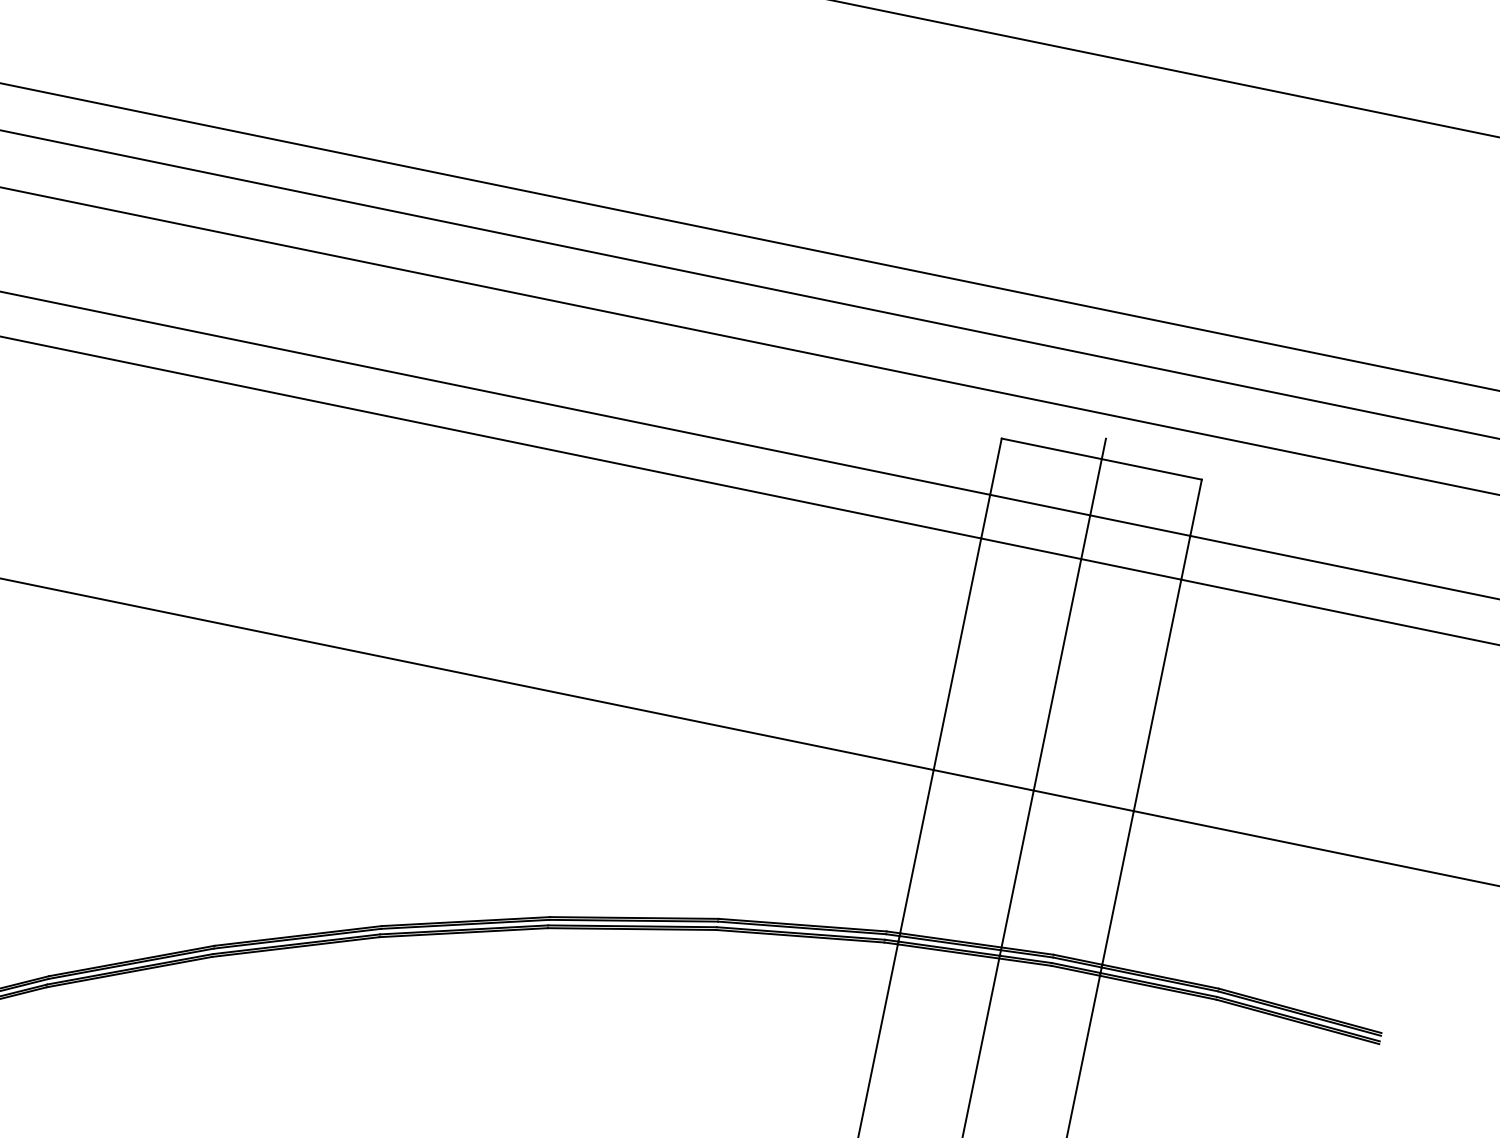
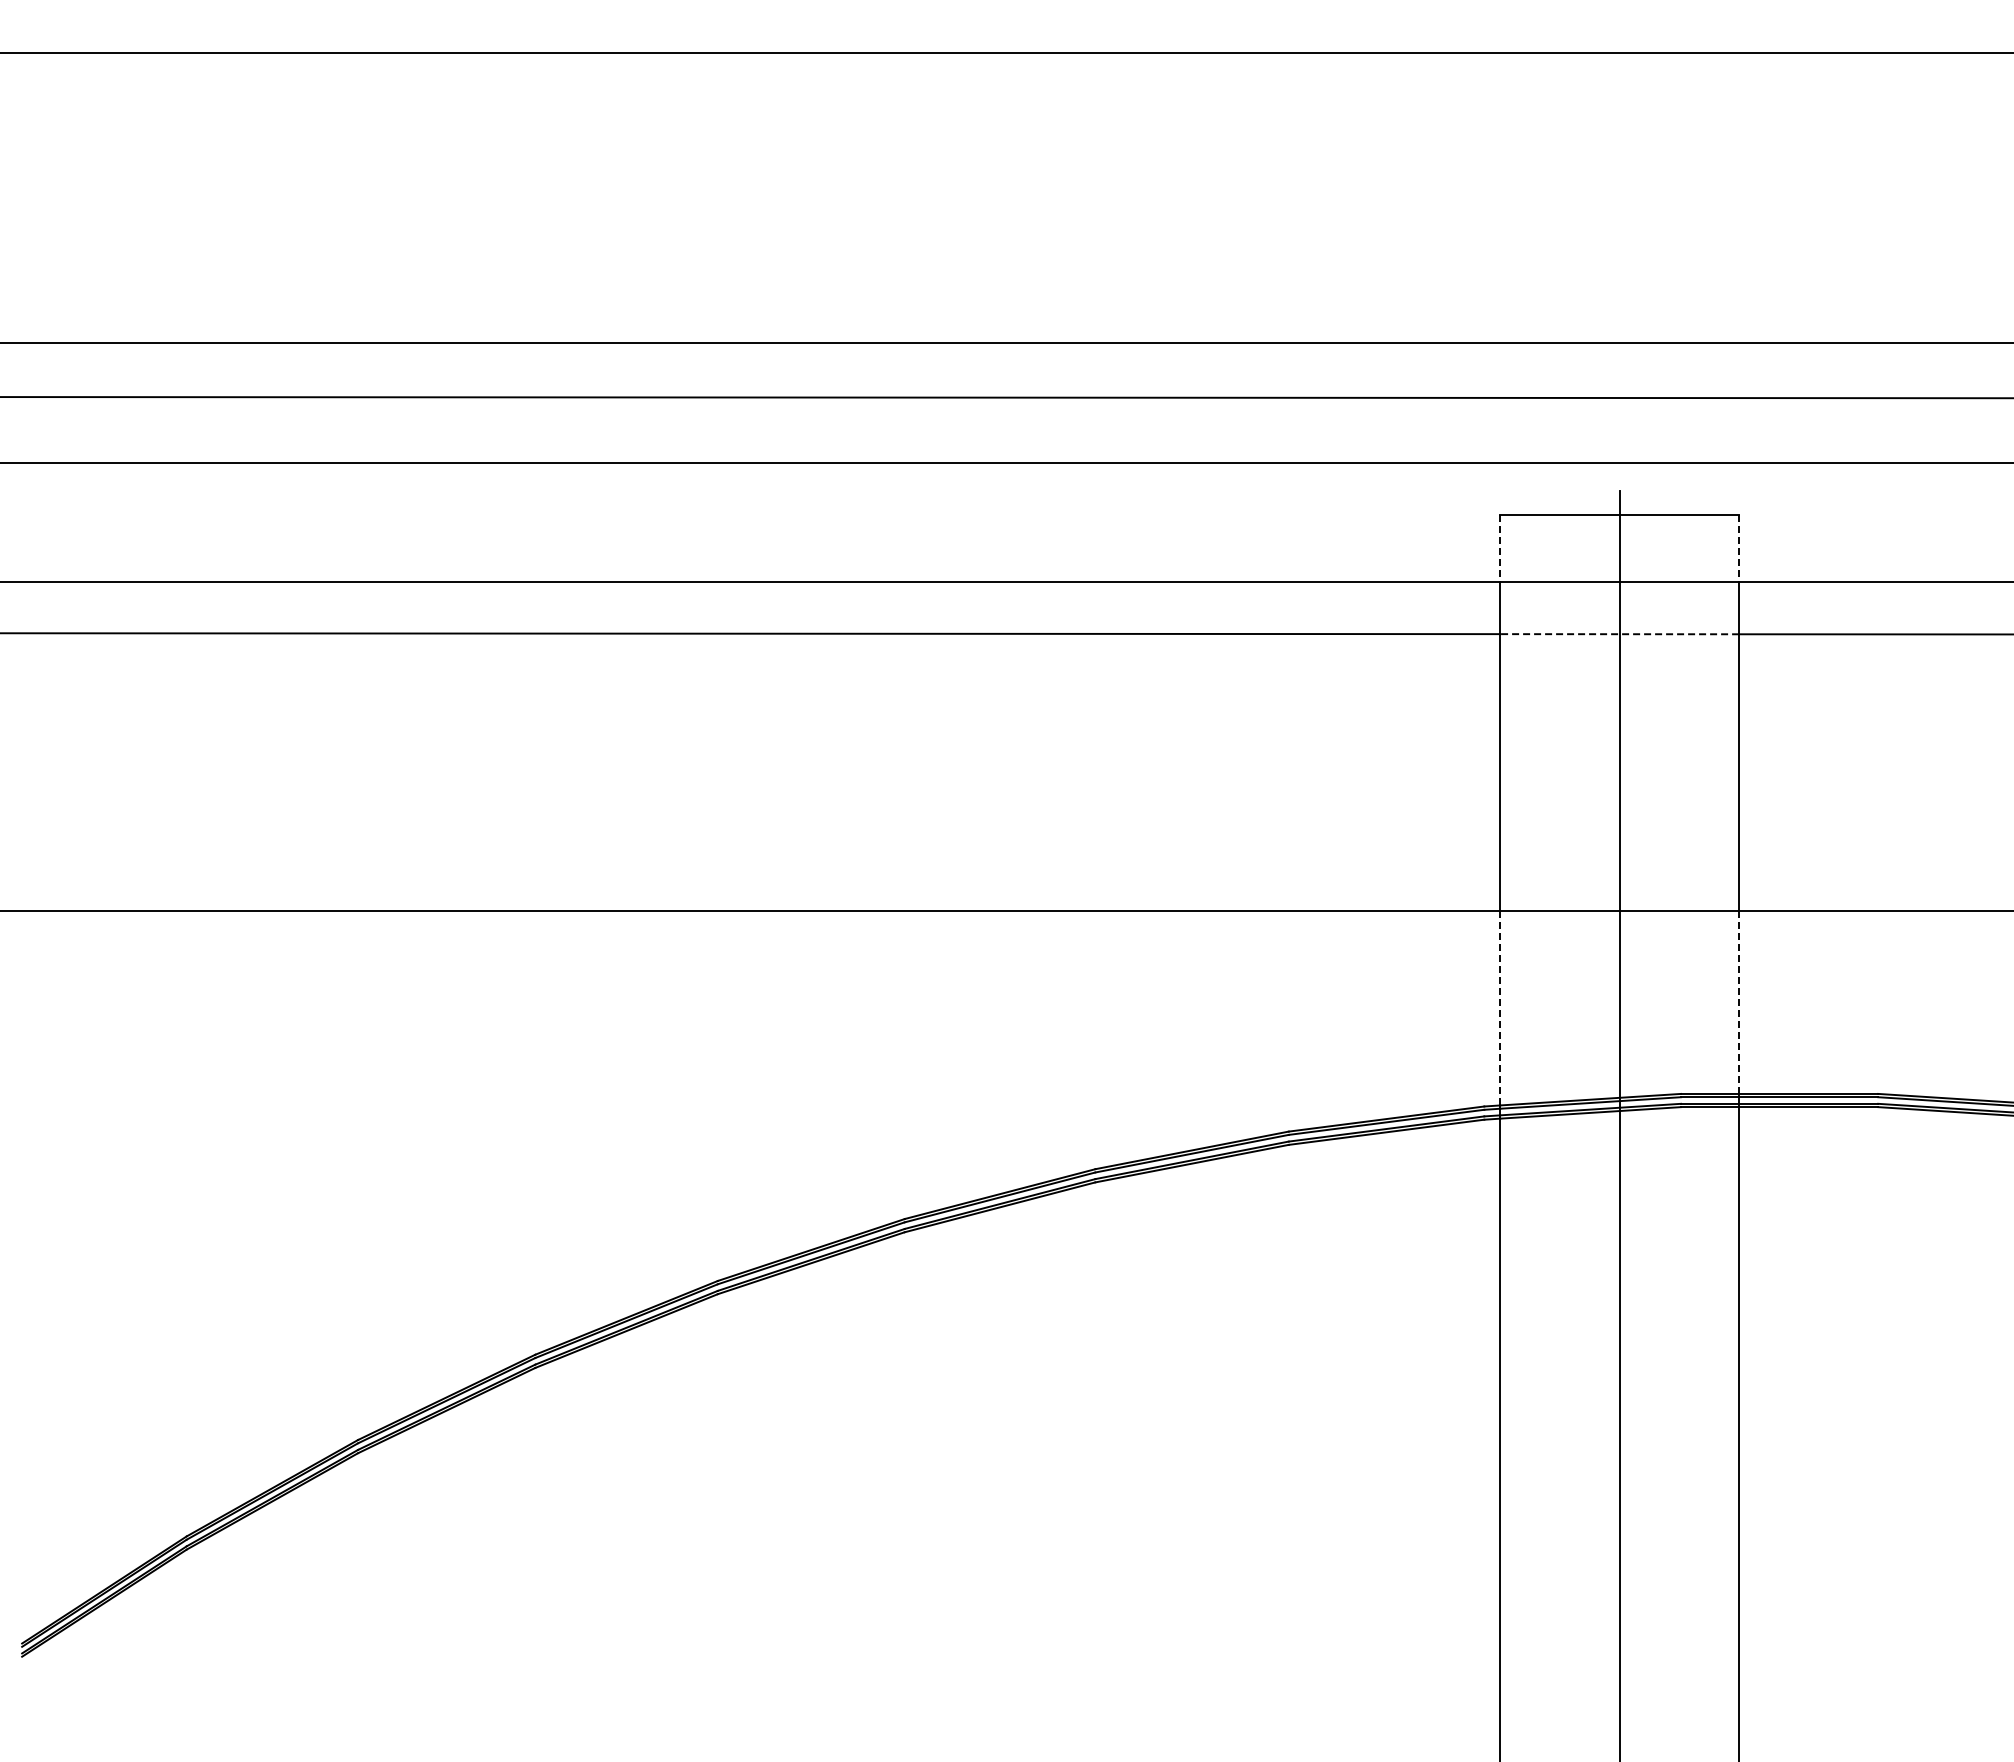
line: (996, 466) -> (1500, 548), solid -> dashed
line: (1196, 507) -> (1739, 548), solid -> dashed
line: (1081, 559) -> (1619, 634), solid -> dashed
line: (917, 852) -> (1500, 1008), solid -> dashed
line: (1118, 888) -> (1739, 1002), solid -> dashed

